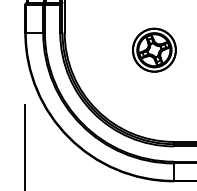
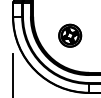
part: (155, 49) -> (70, 35), moved

